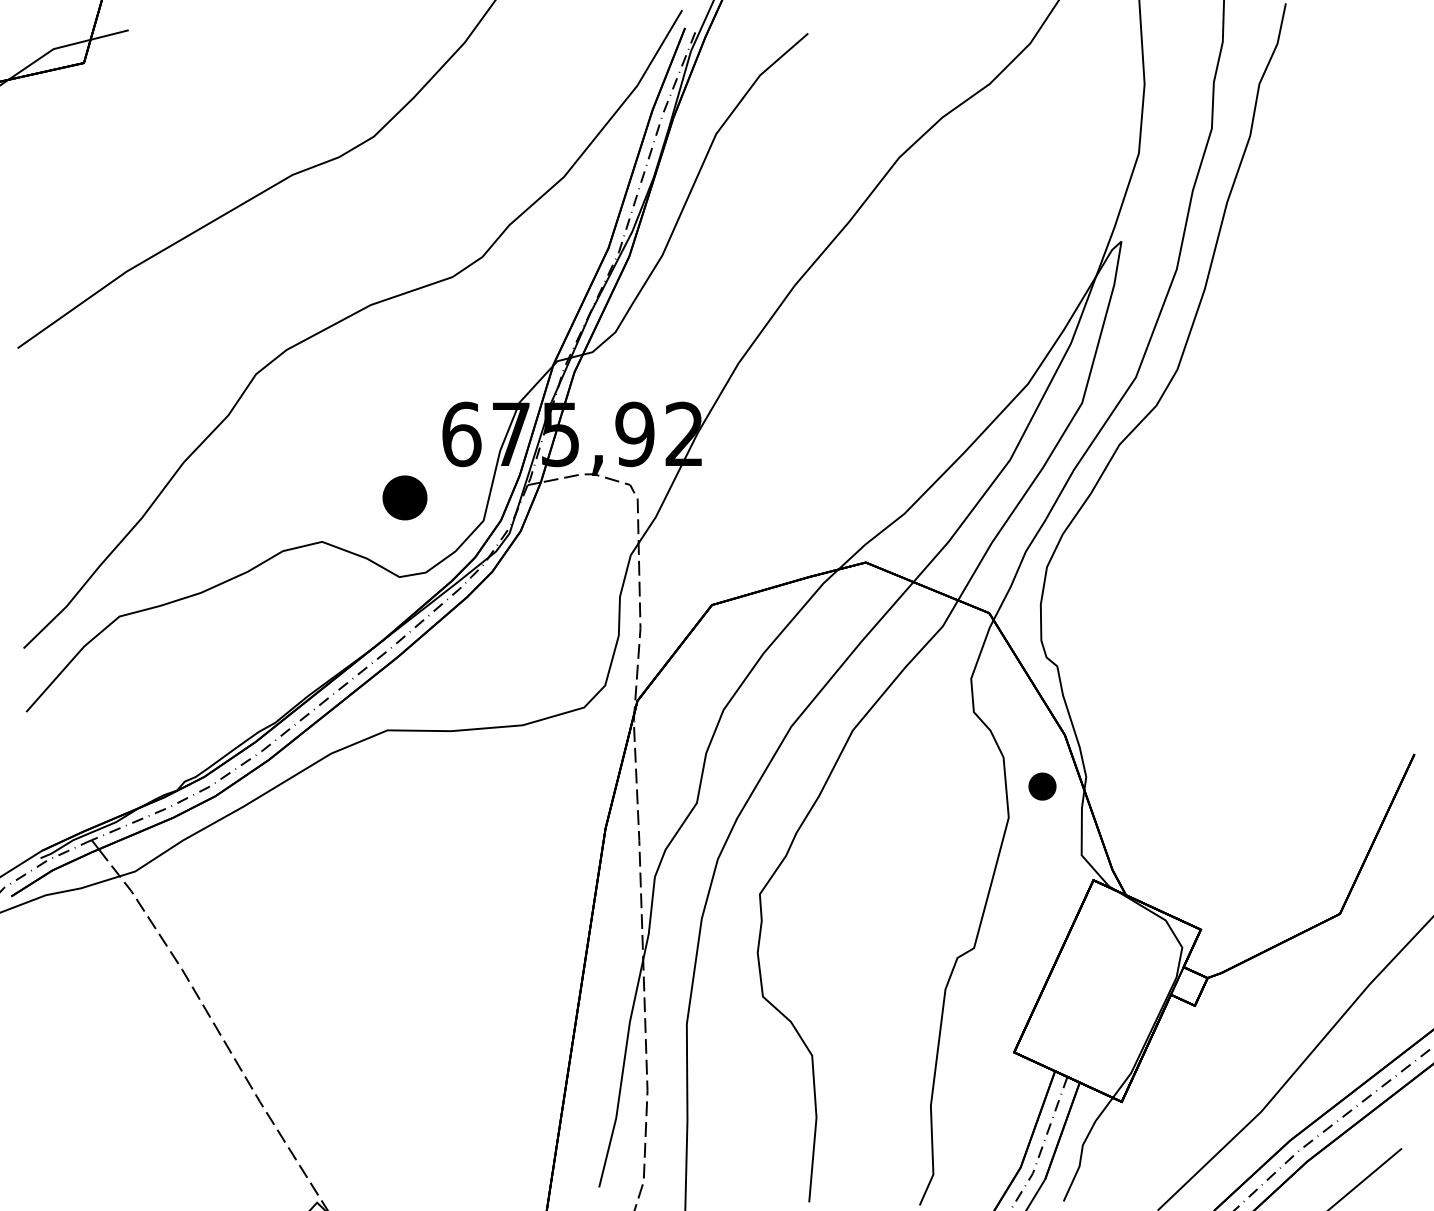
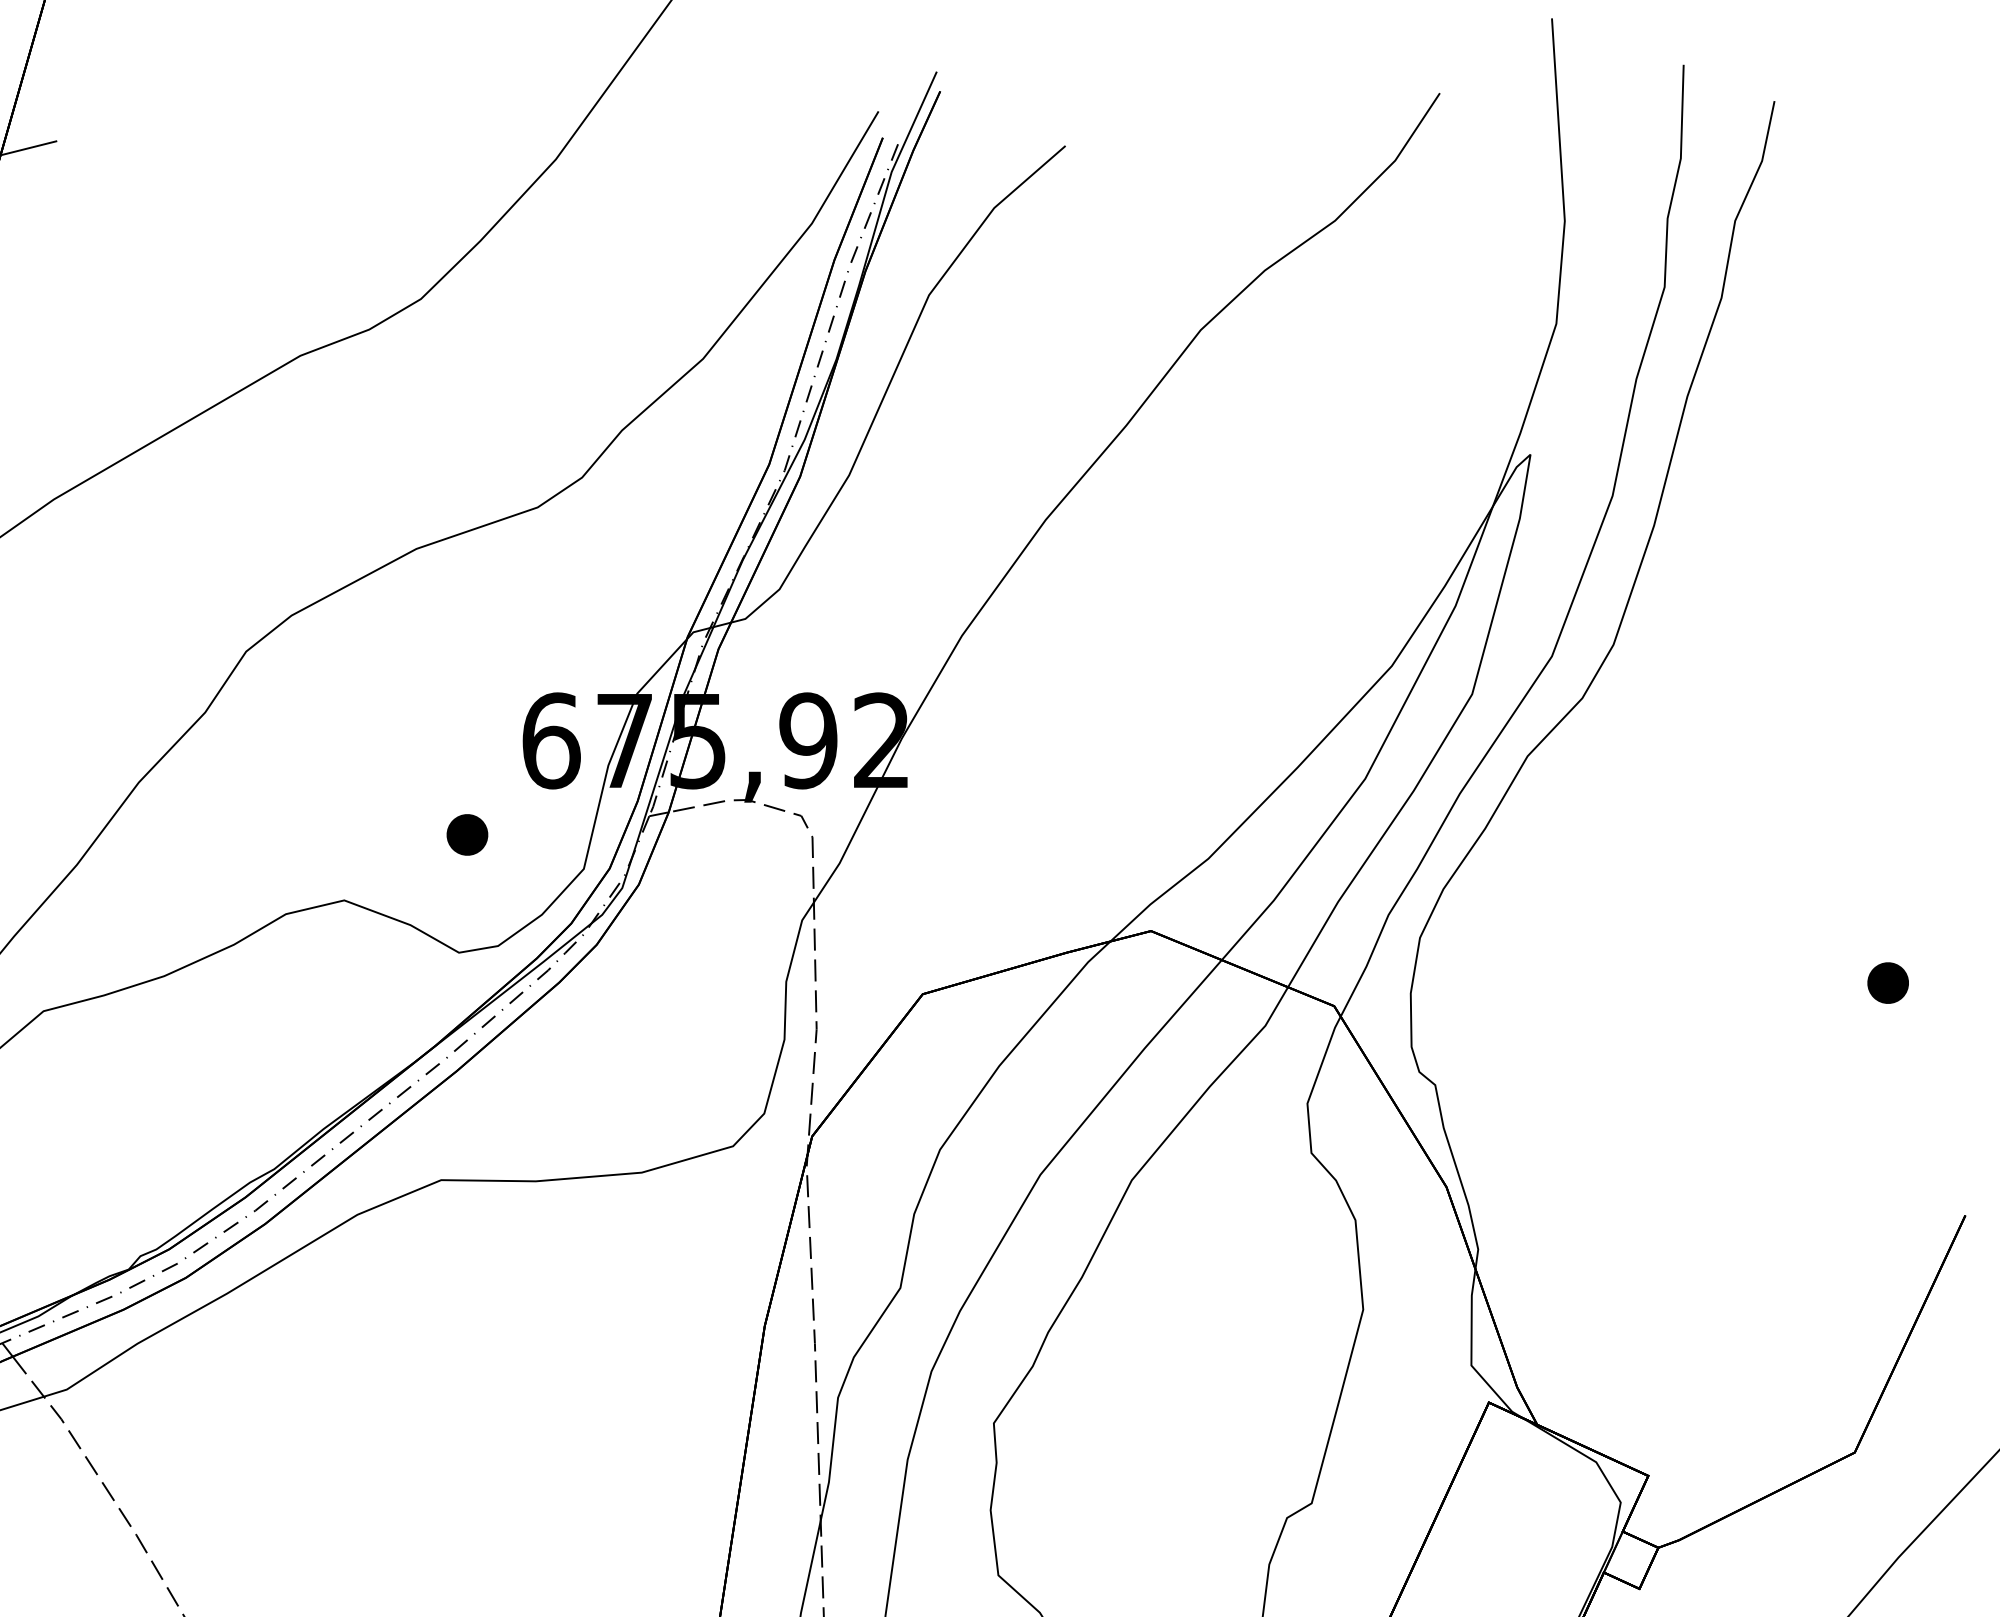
part: (405, 497) -> (467, 834), size x0.62
part: (1042, 786) -> (1888, 982), moved

